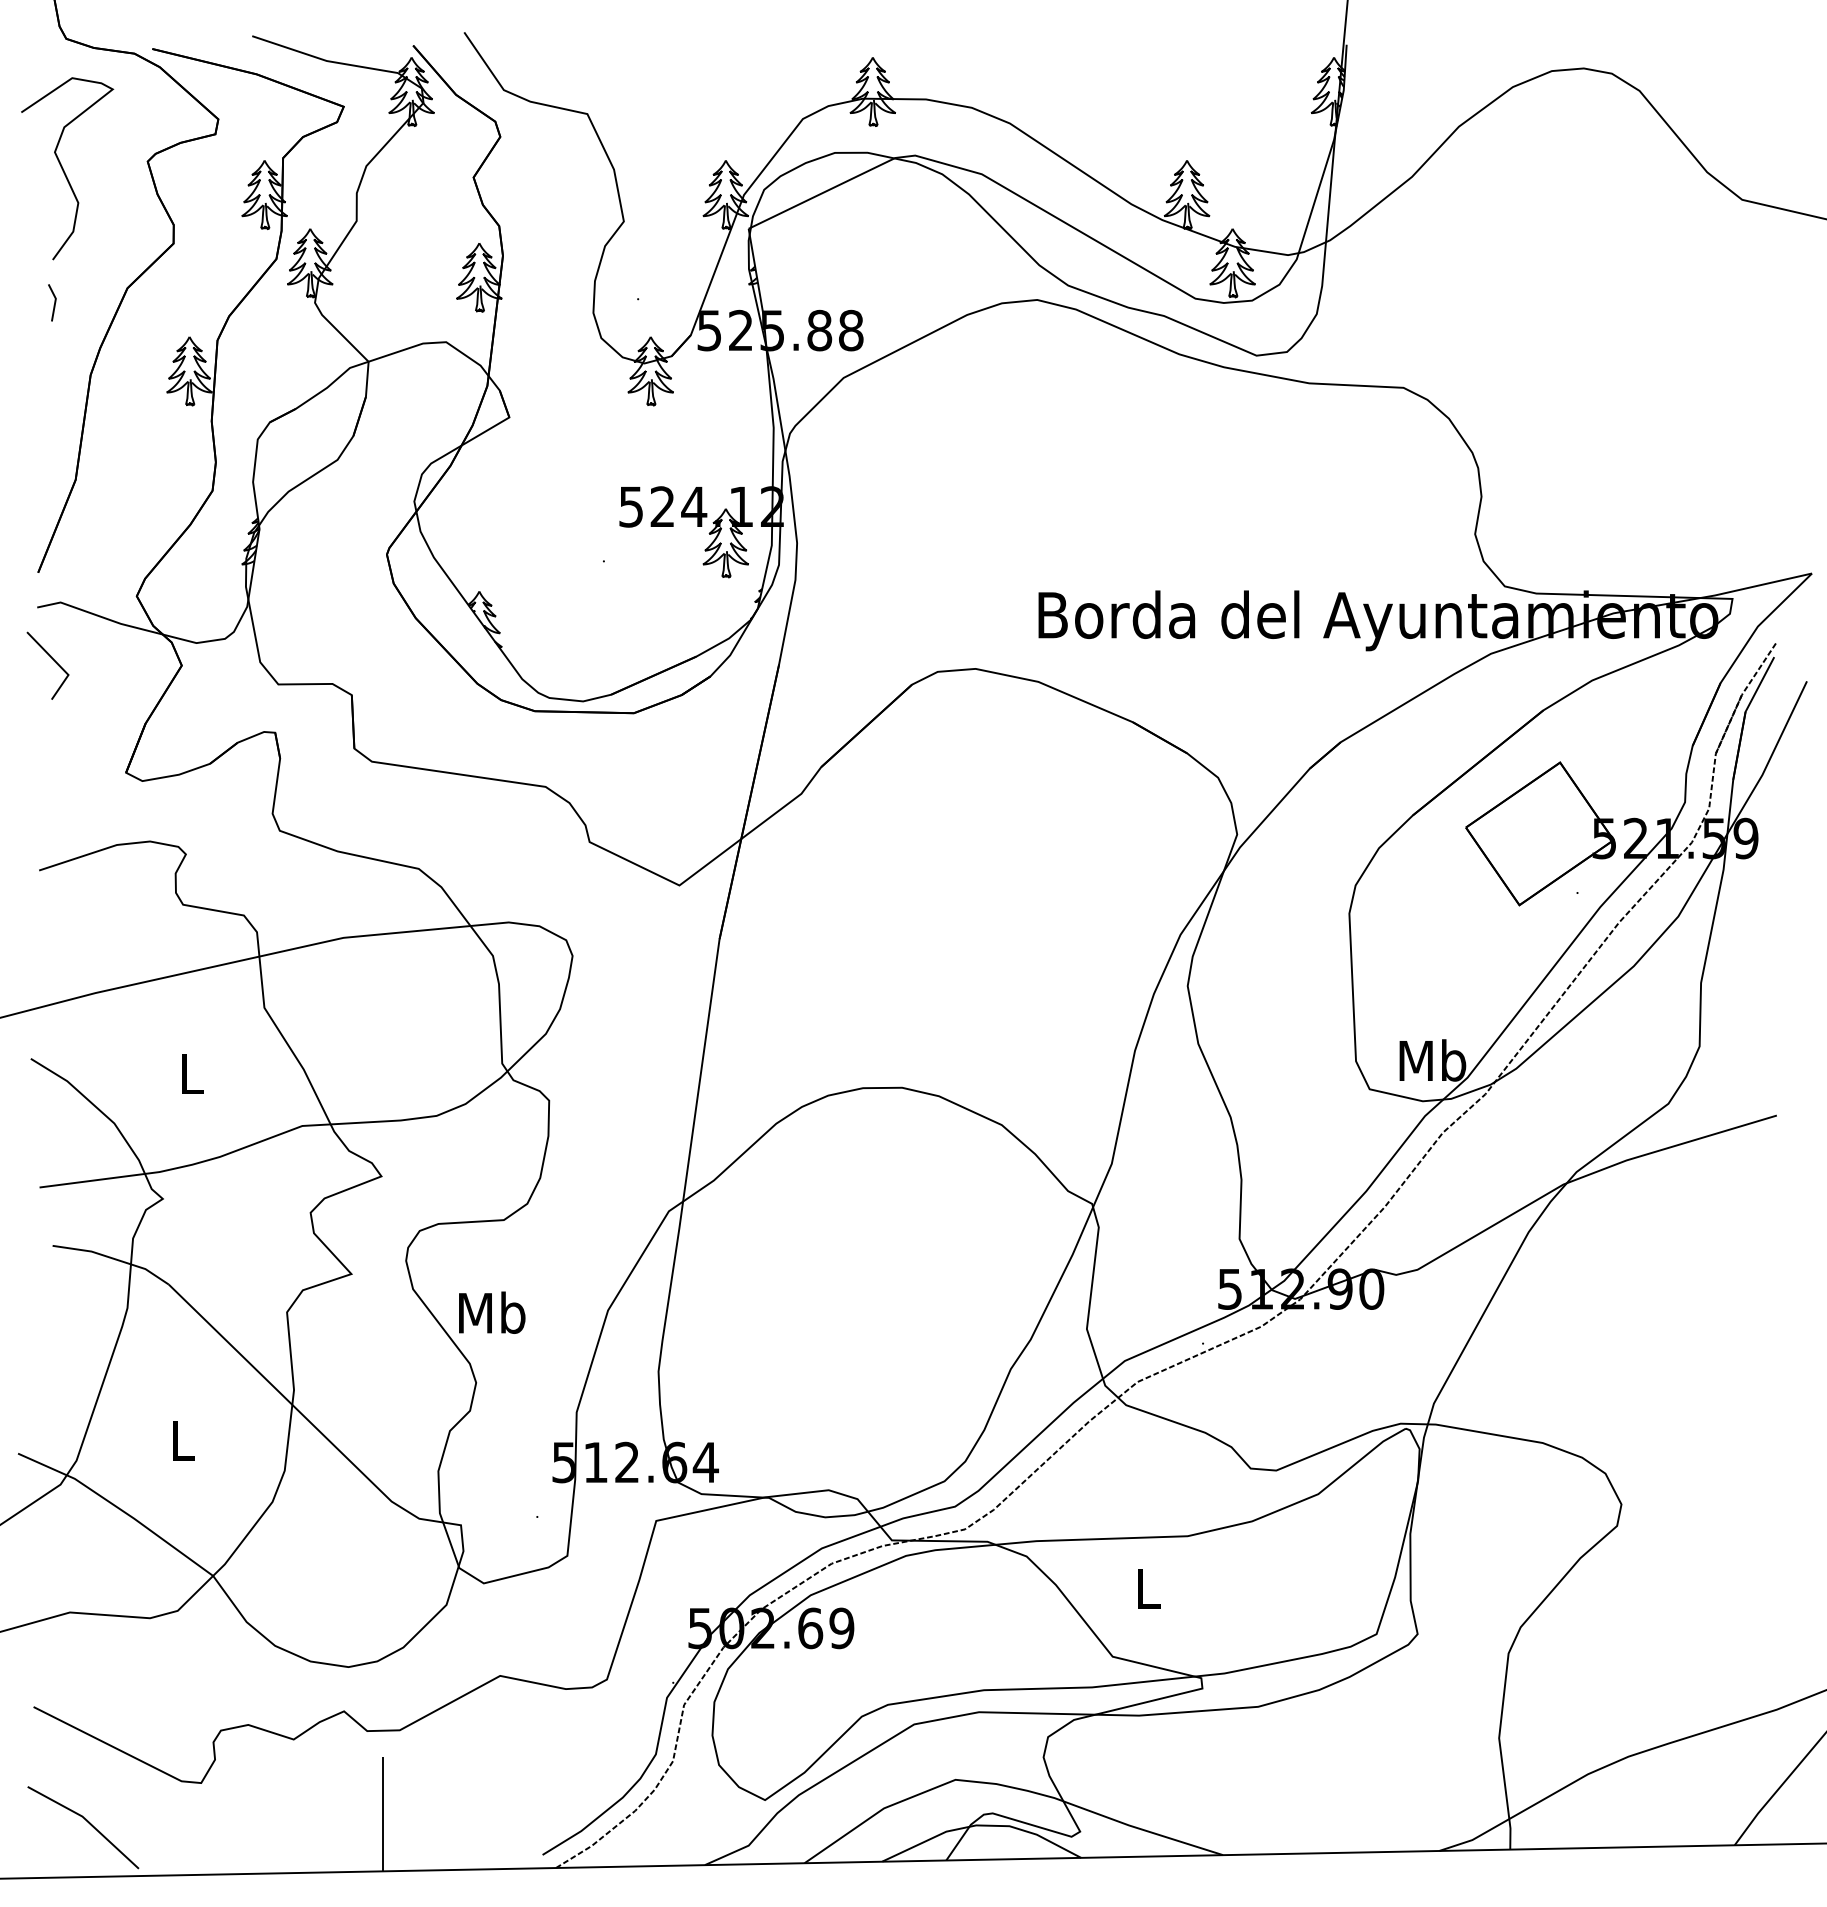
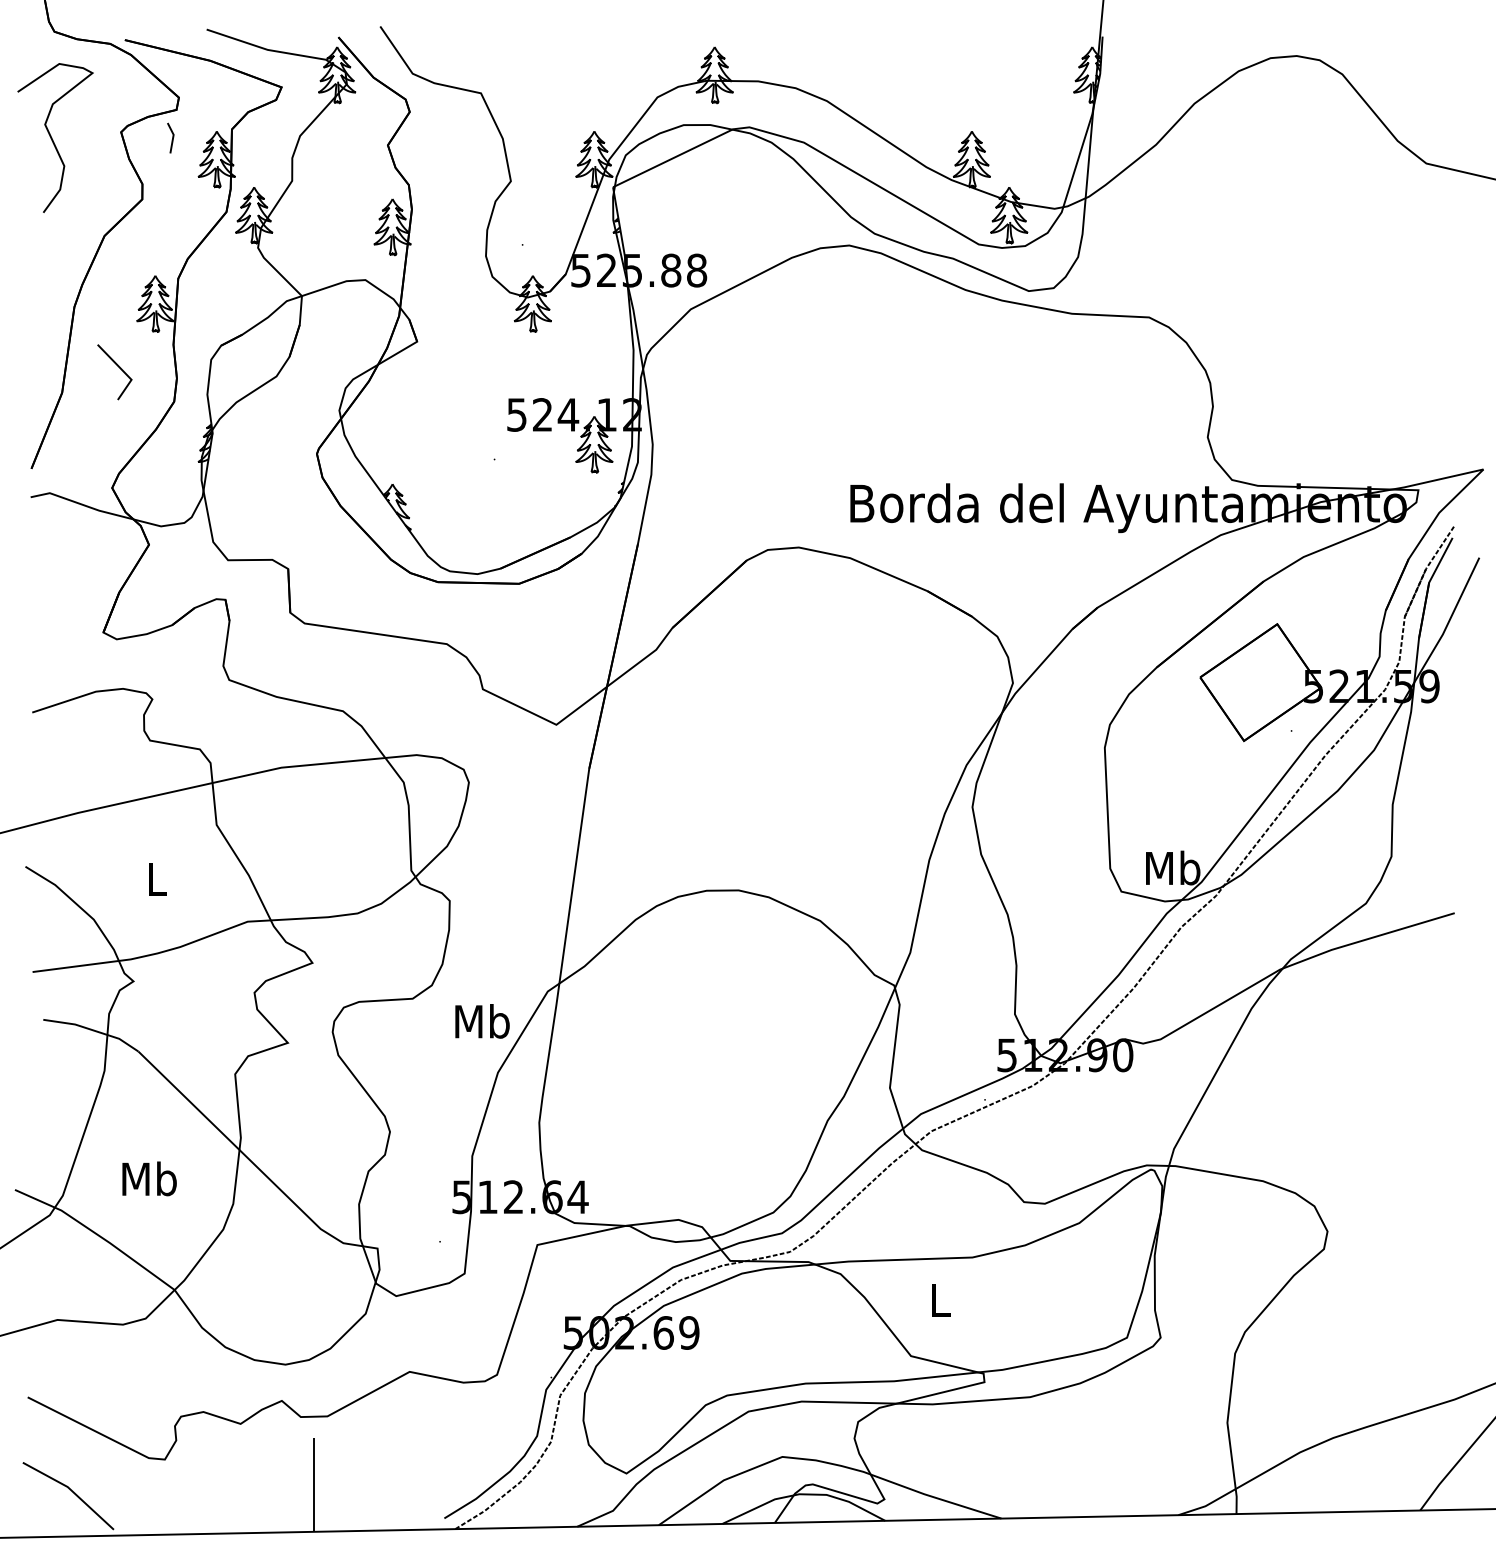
line: (54, 302) -> (172, 137), moved
line: (52, 659) -> (118, 367), moved
text: (492, 1312) -> (482, 1021), moved
text: (182, 1440) -> (149, 1179), L -> Mb

